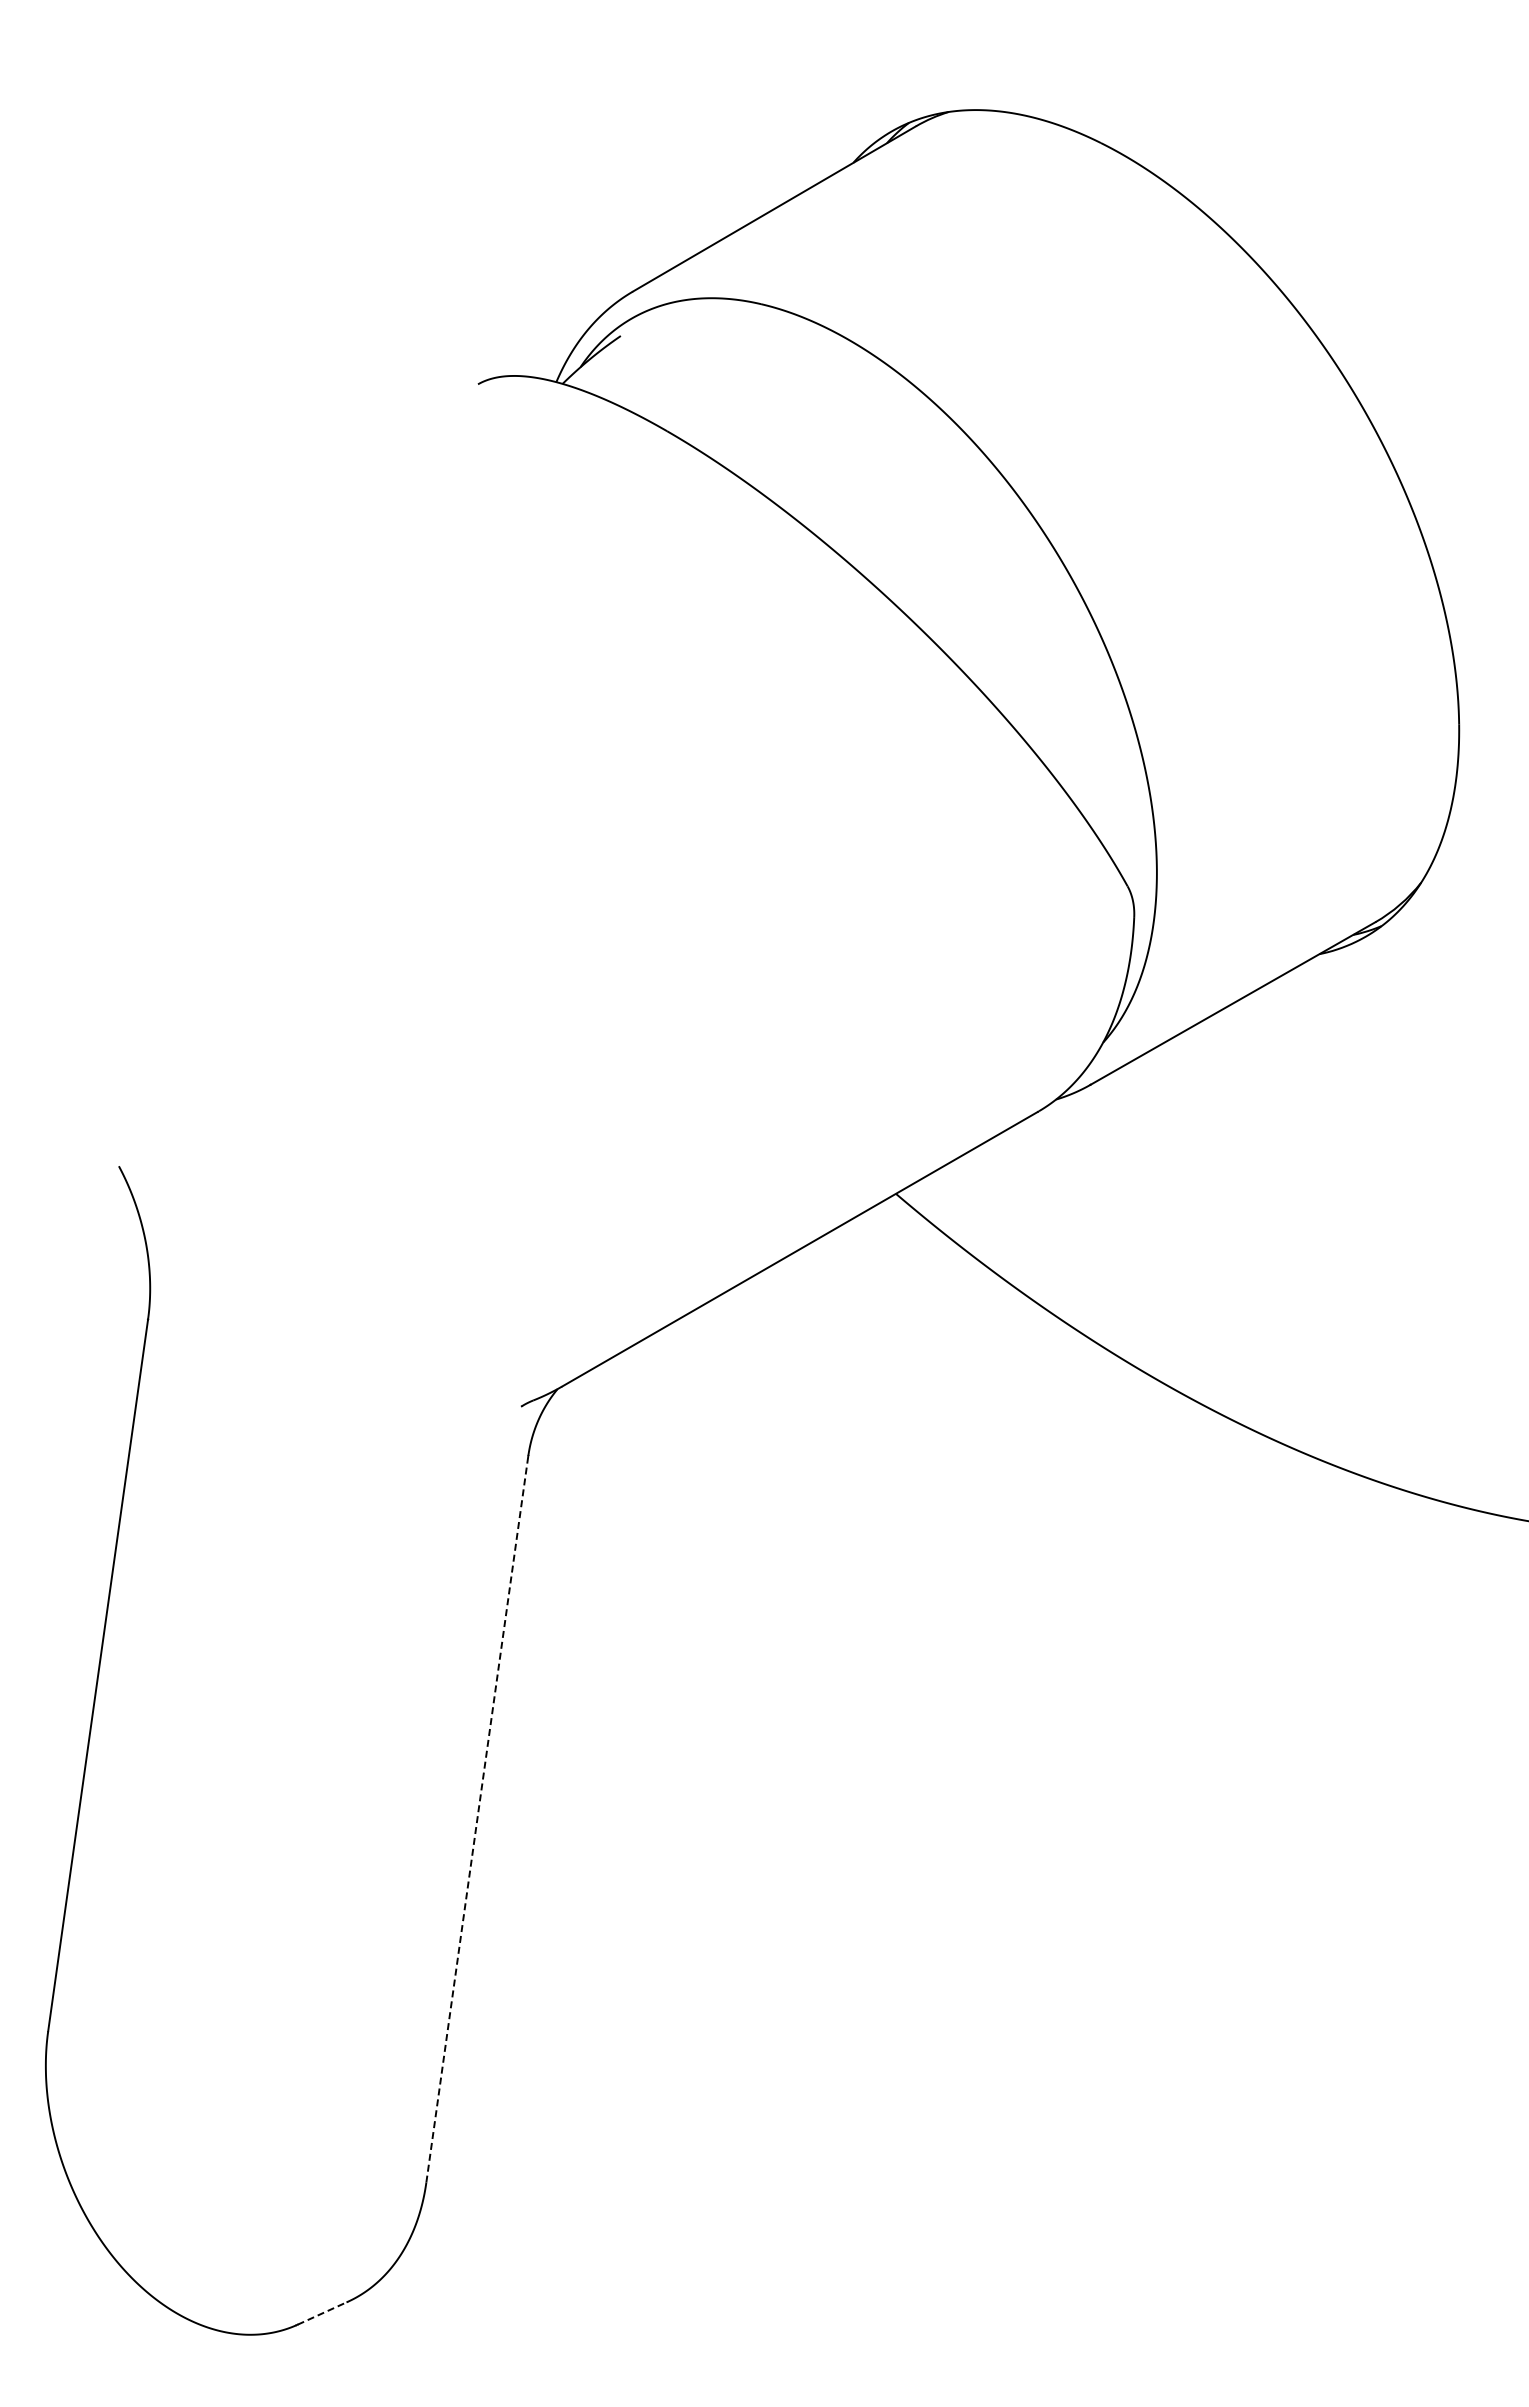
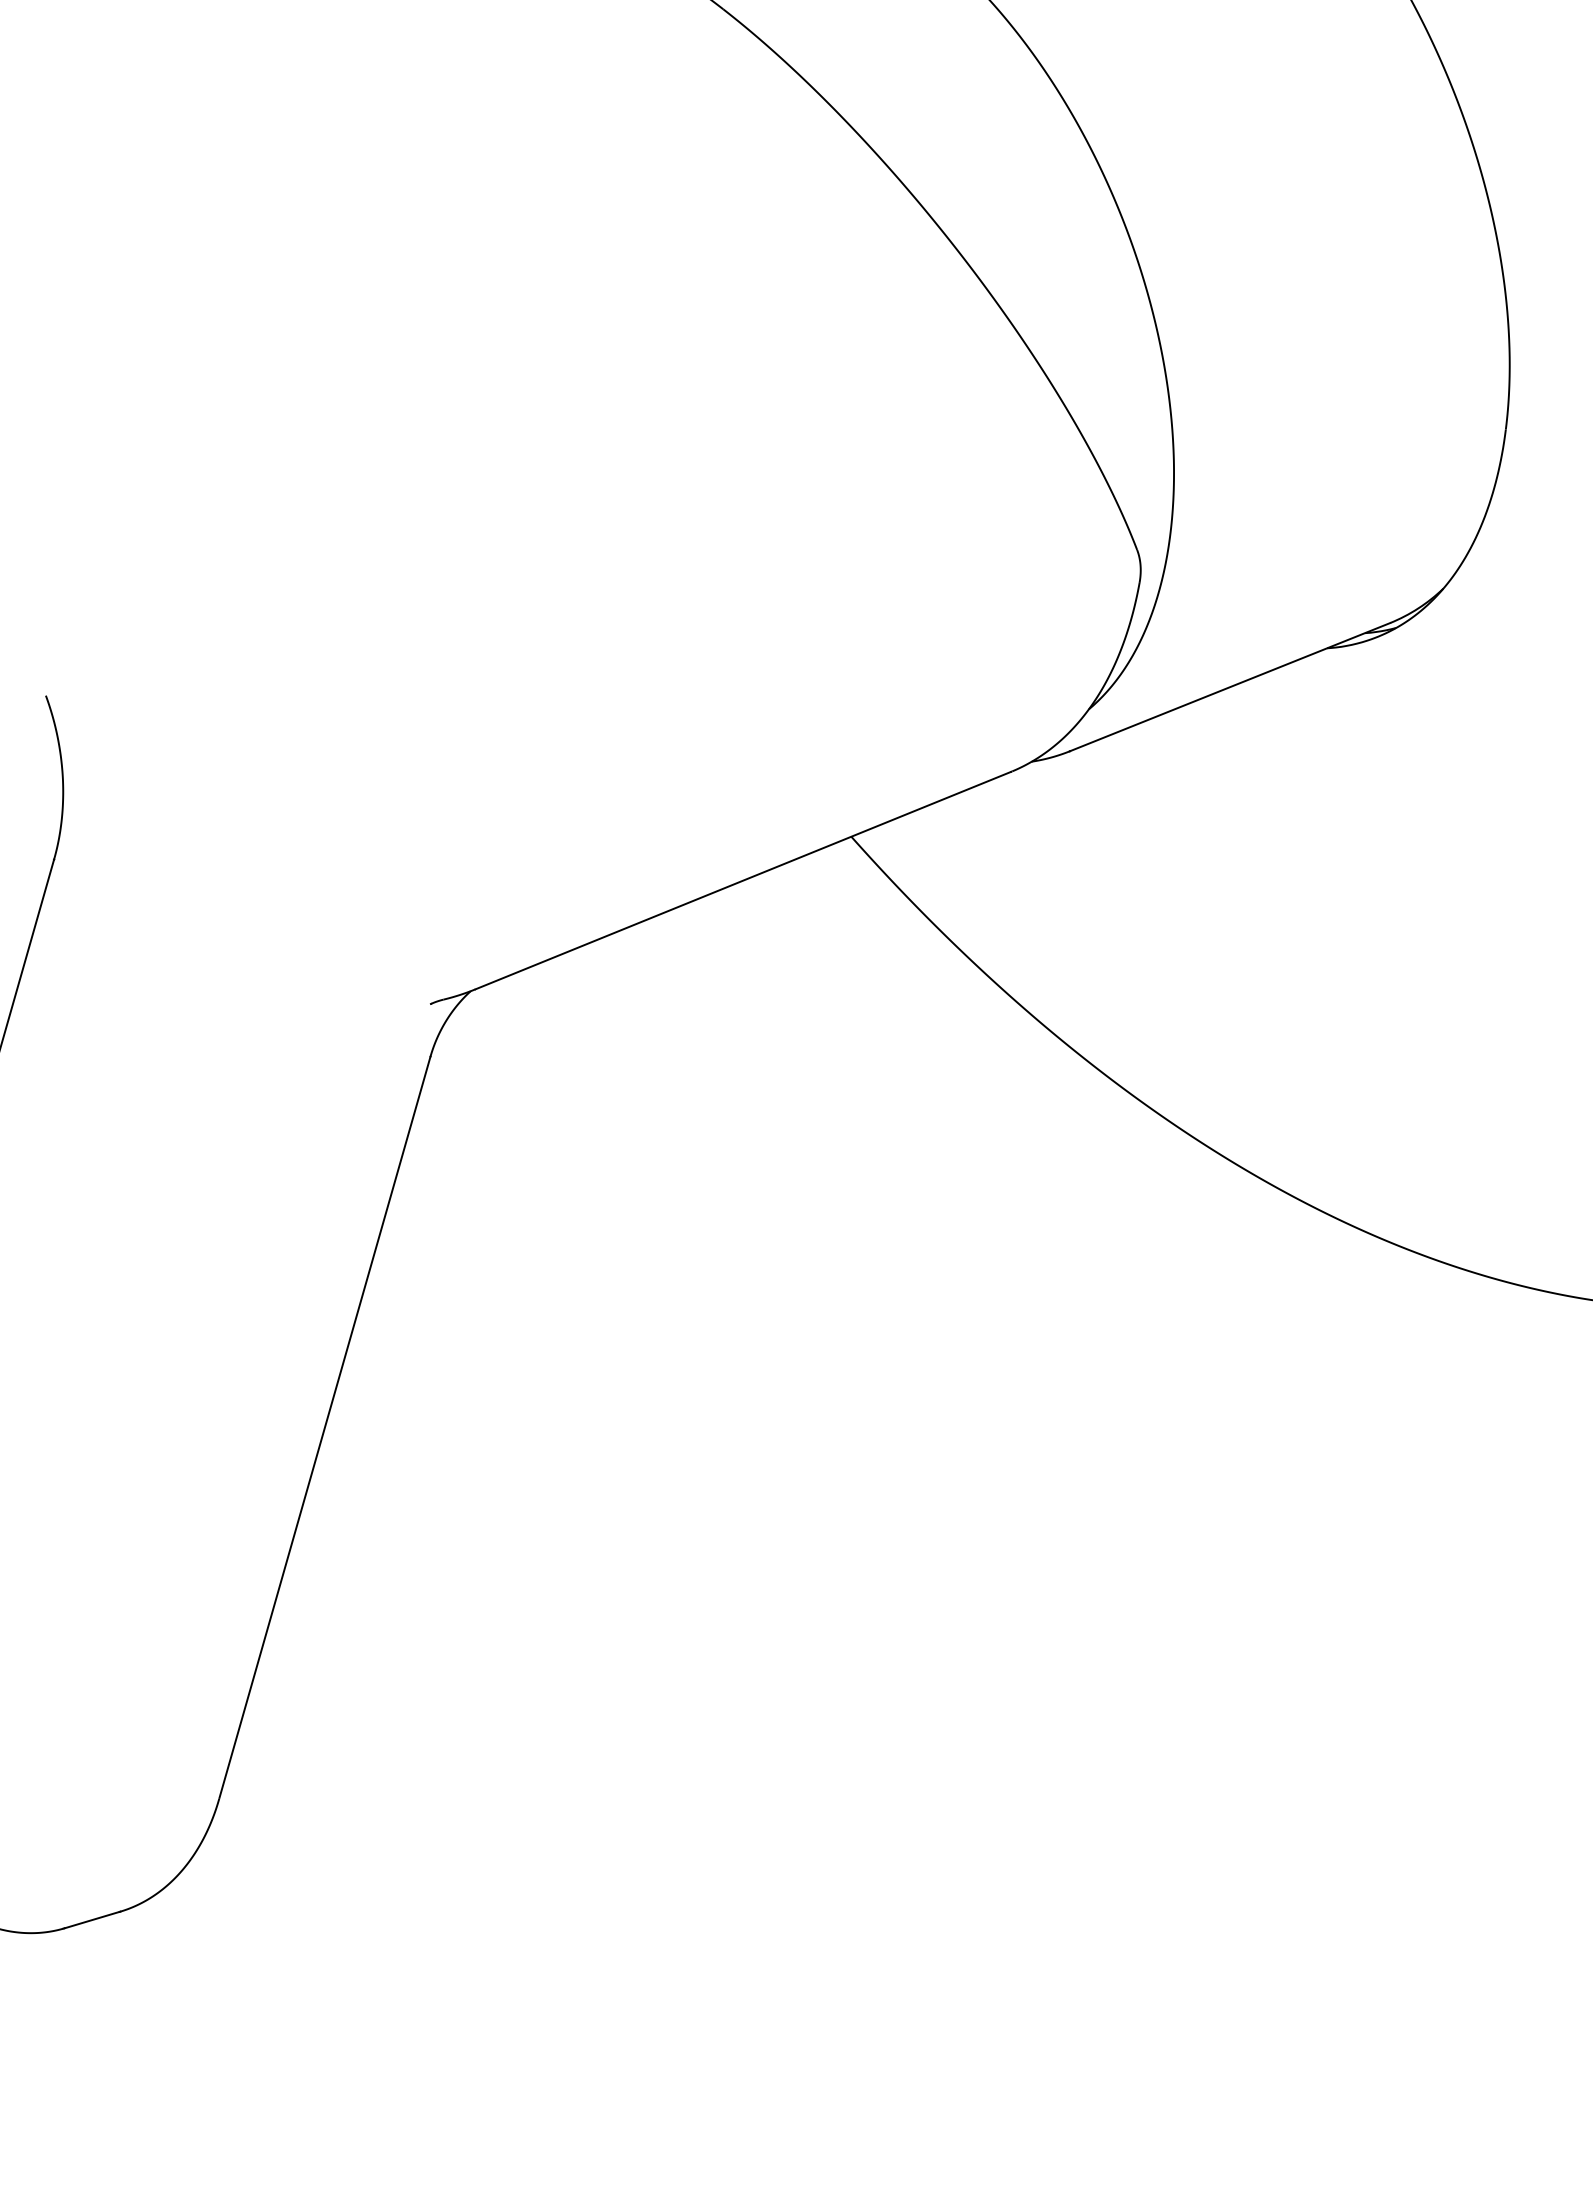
line: (477, 1819) -> (325, 1428), dashed -> solid
line: (322, 2313) -> (92, 1920), dashed -> solid

